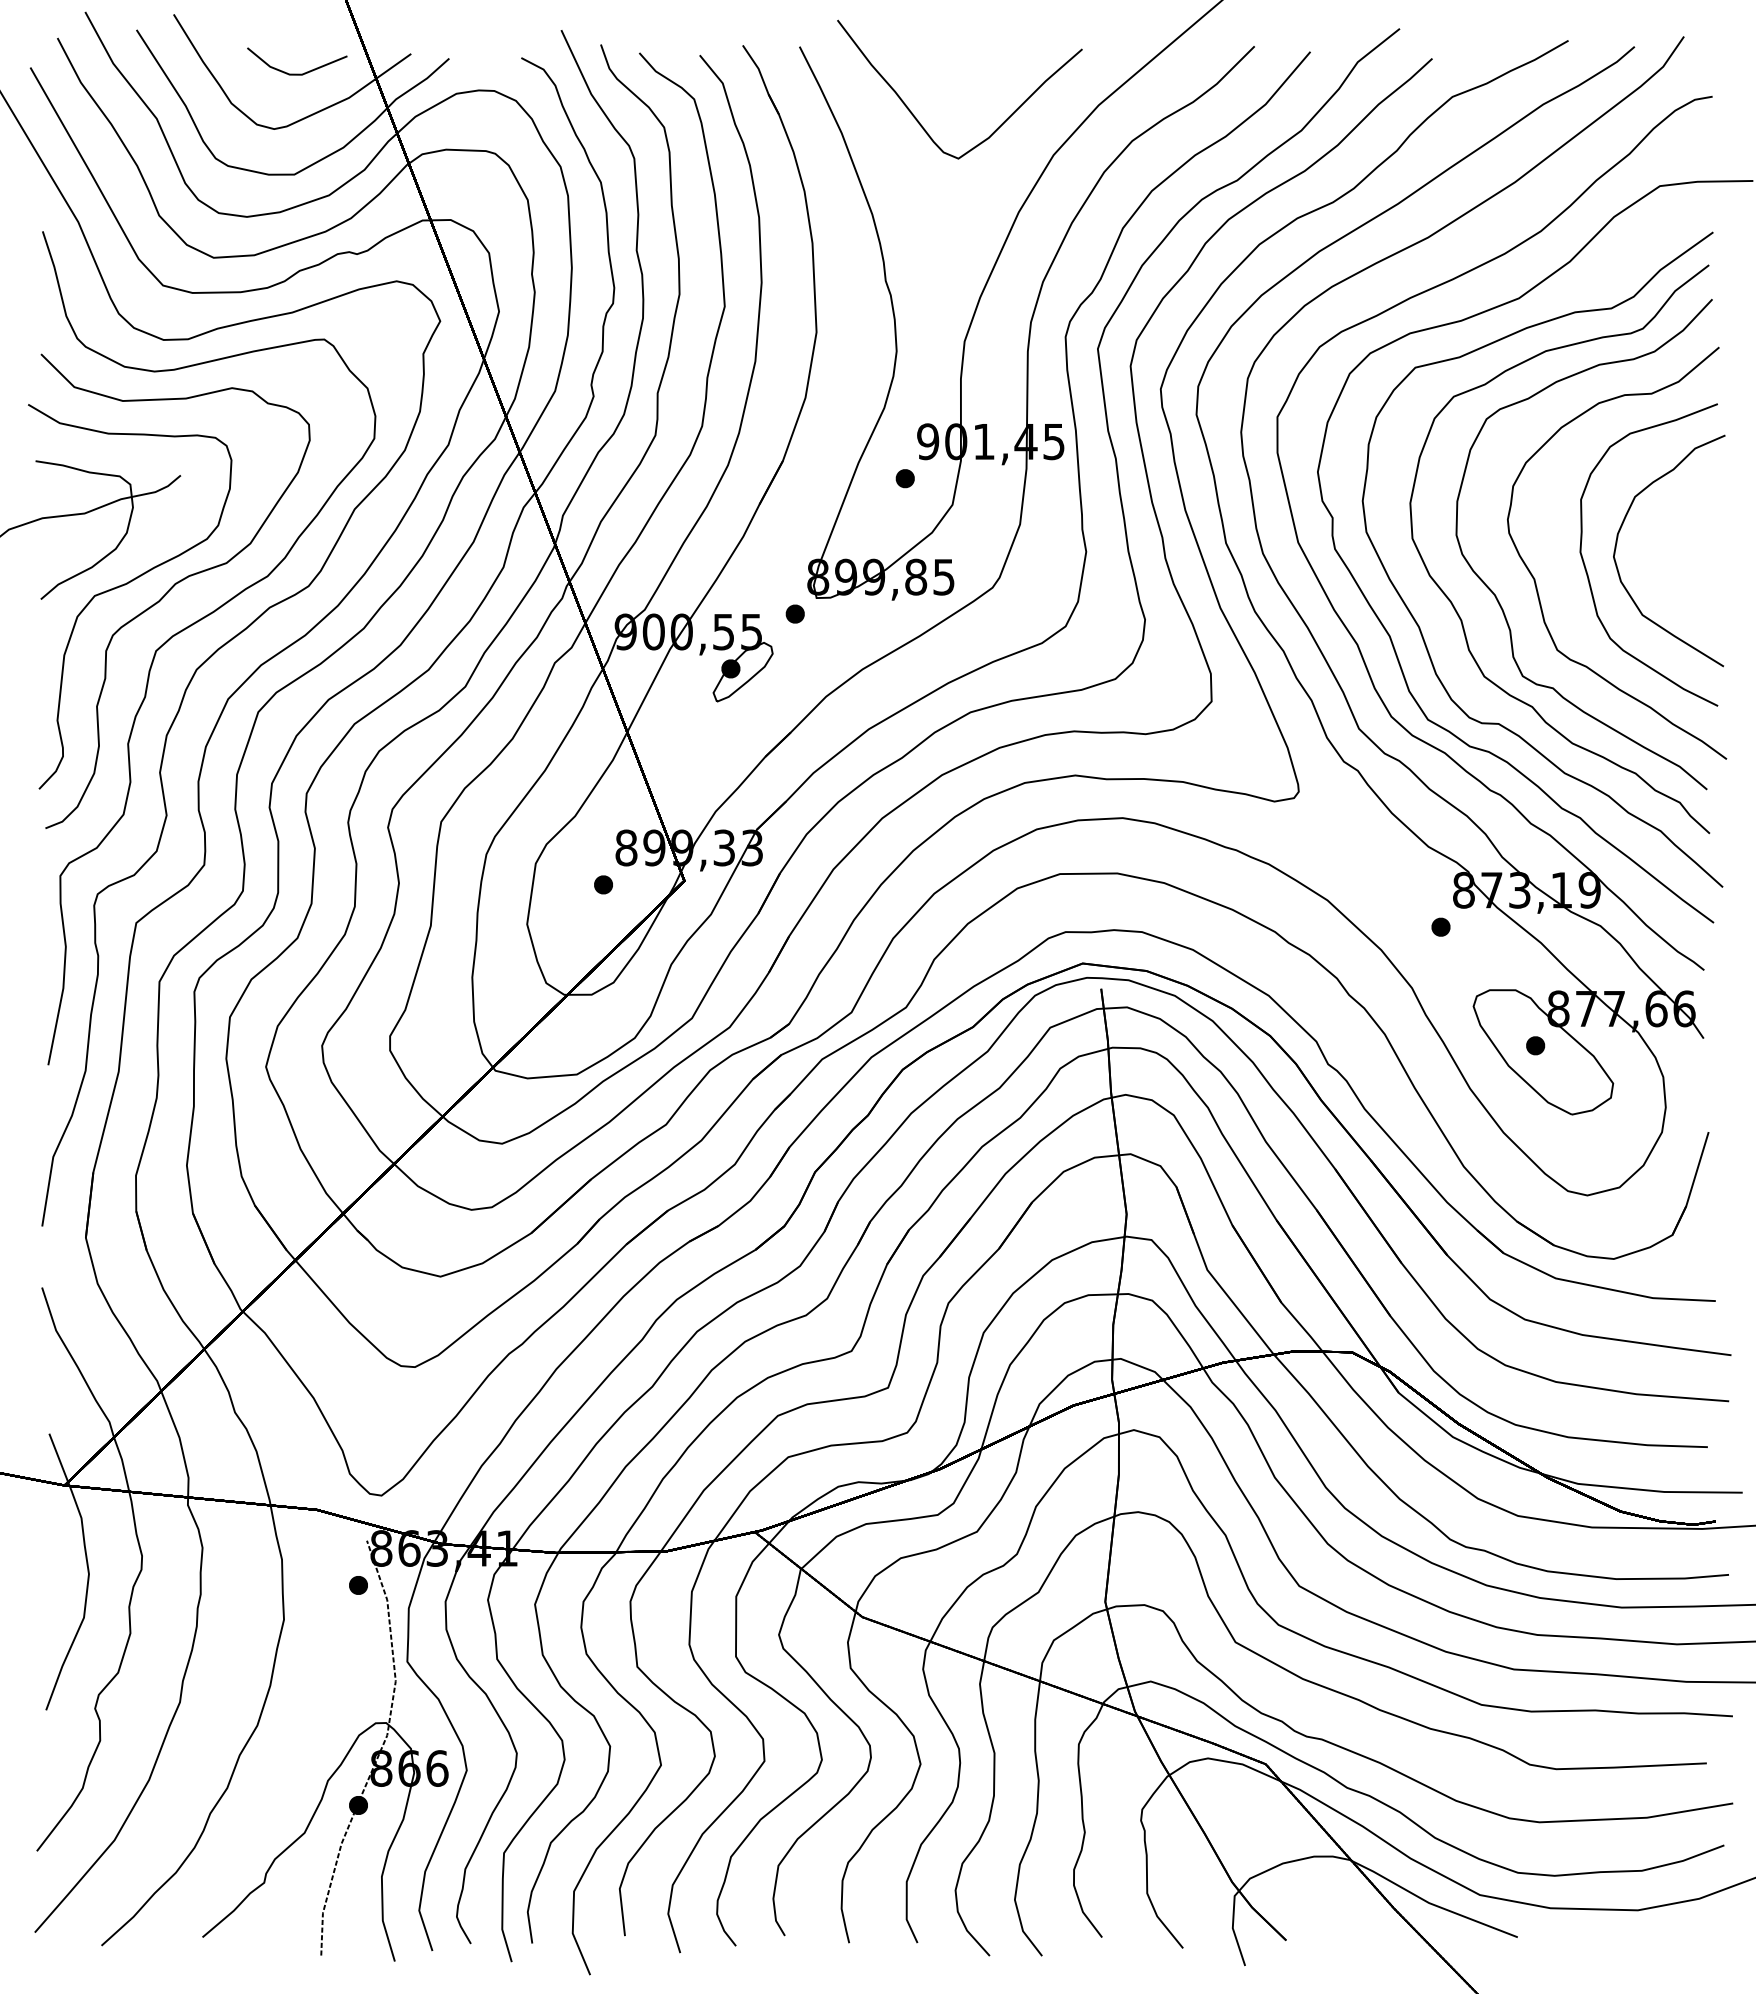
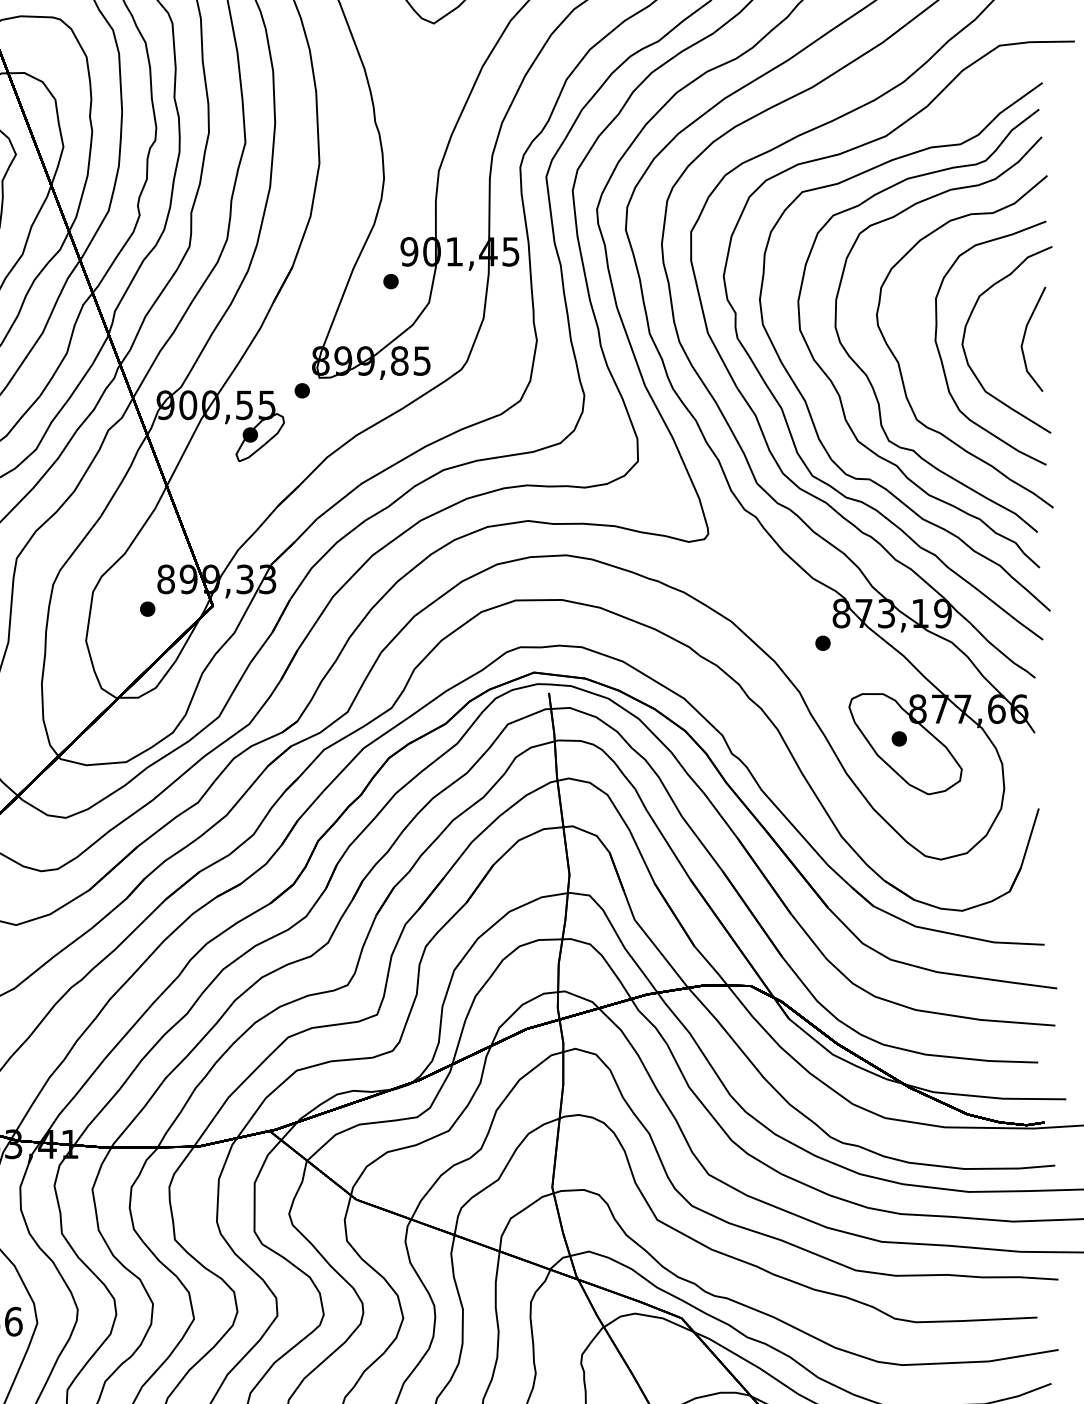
part: (1691, 547) -> (1025, 337), added

